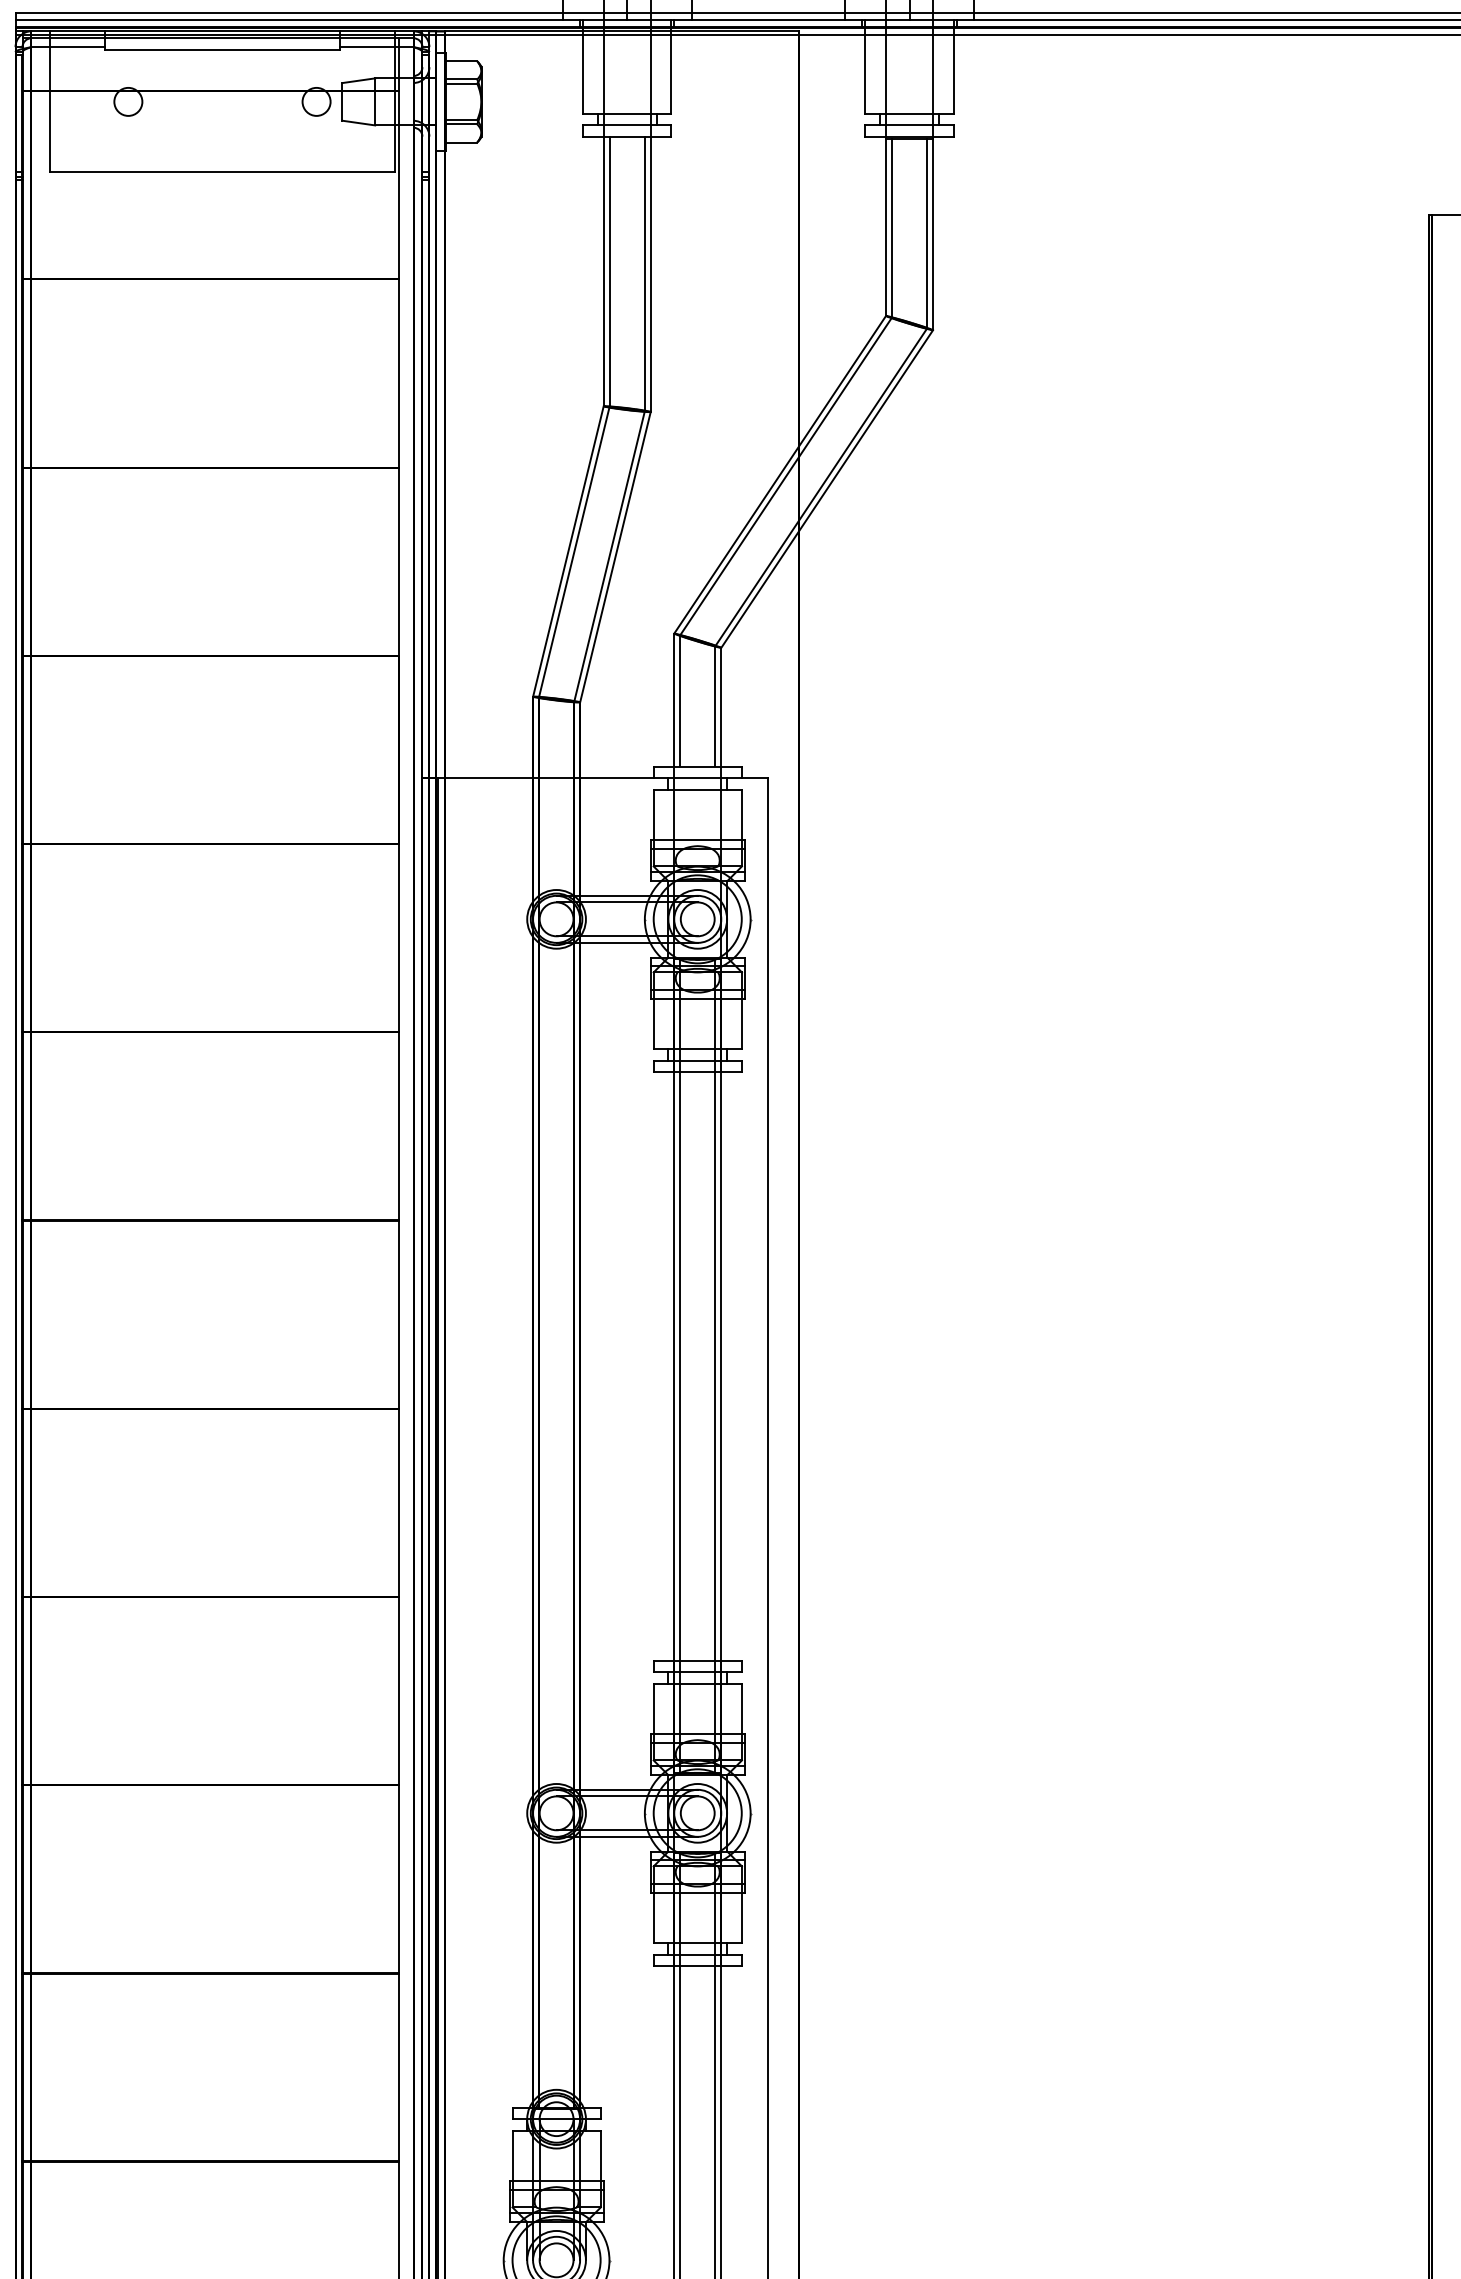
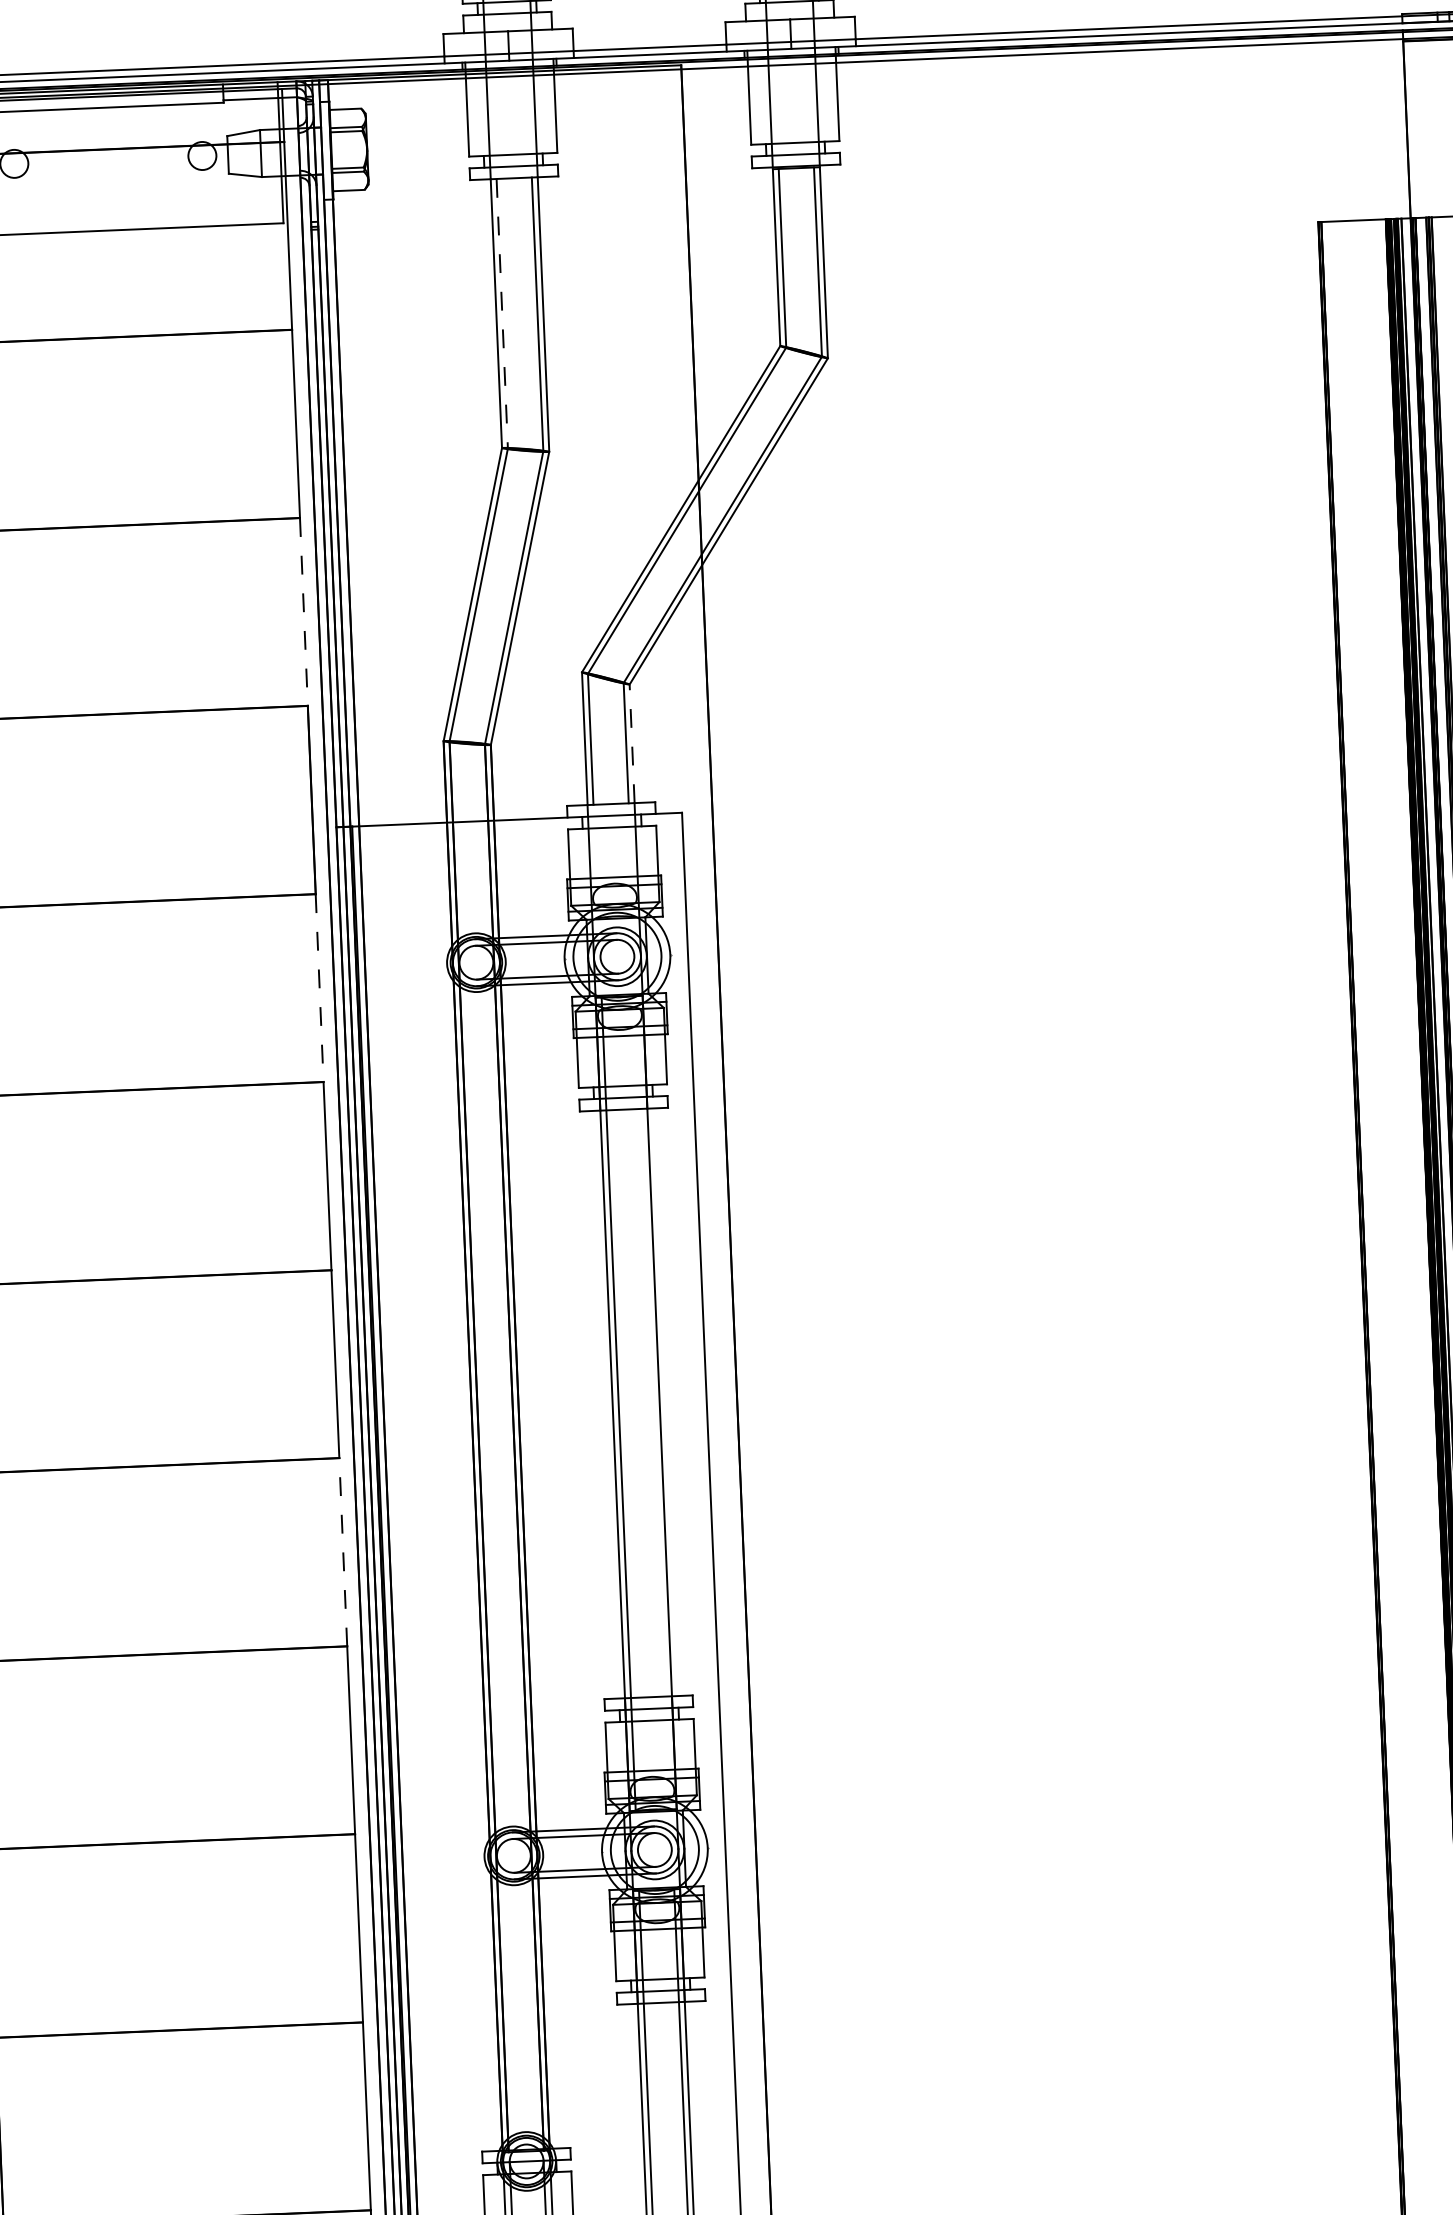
line: (609, 272) -> (502, 314), solid -> dashed
line: (398, 561) -> (303, 611), solid -> dashed
line: (721, 706) -> (632, 743), solid -> dashed
line: (398, 938) -> (319, 988), solid -> dashed
line: (715, 1366) -> (653, 1402), removed
line: (398, 1502) -> (342, 1551), solid -> dashed

